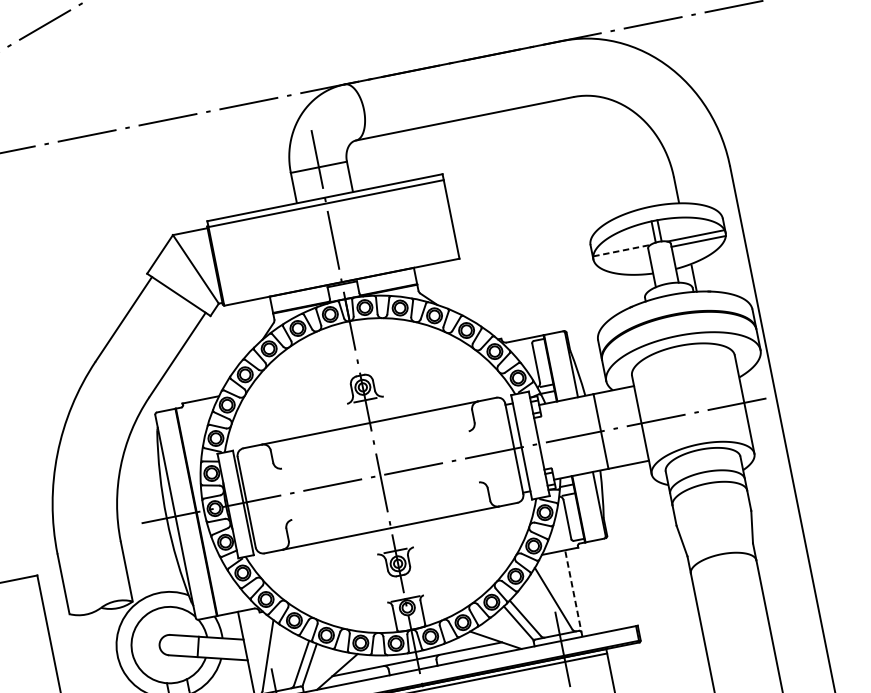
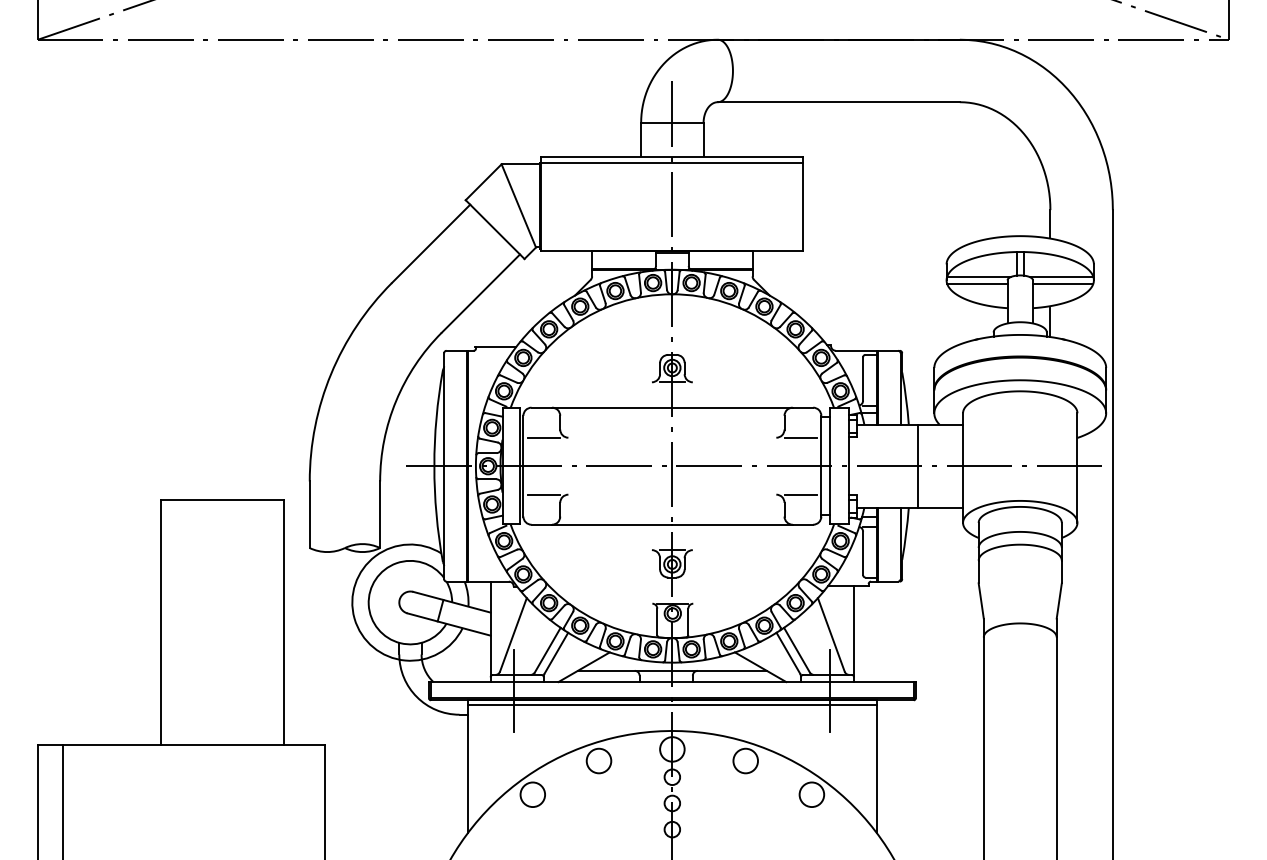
line: (621, 251) -> (978, 277), dashed -> solid
line: (621, 256) -> (977, 283), added
line: (490, 426) -> (800, 437), added
line: (259, 472) -> (543, 437), added
line: (500, 477) -> (800, 494), added
line: (269, 524) -> (543, 494), added
line: (574, 593) -> (854, 633), dashed -> solid

